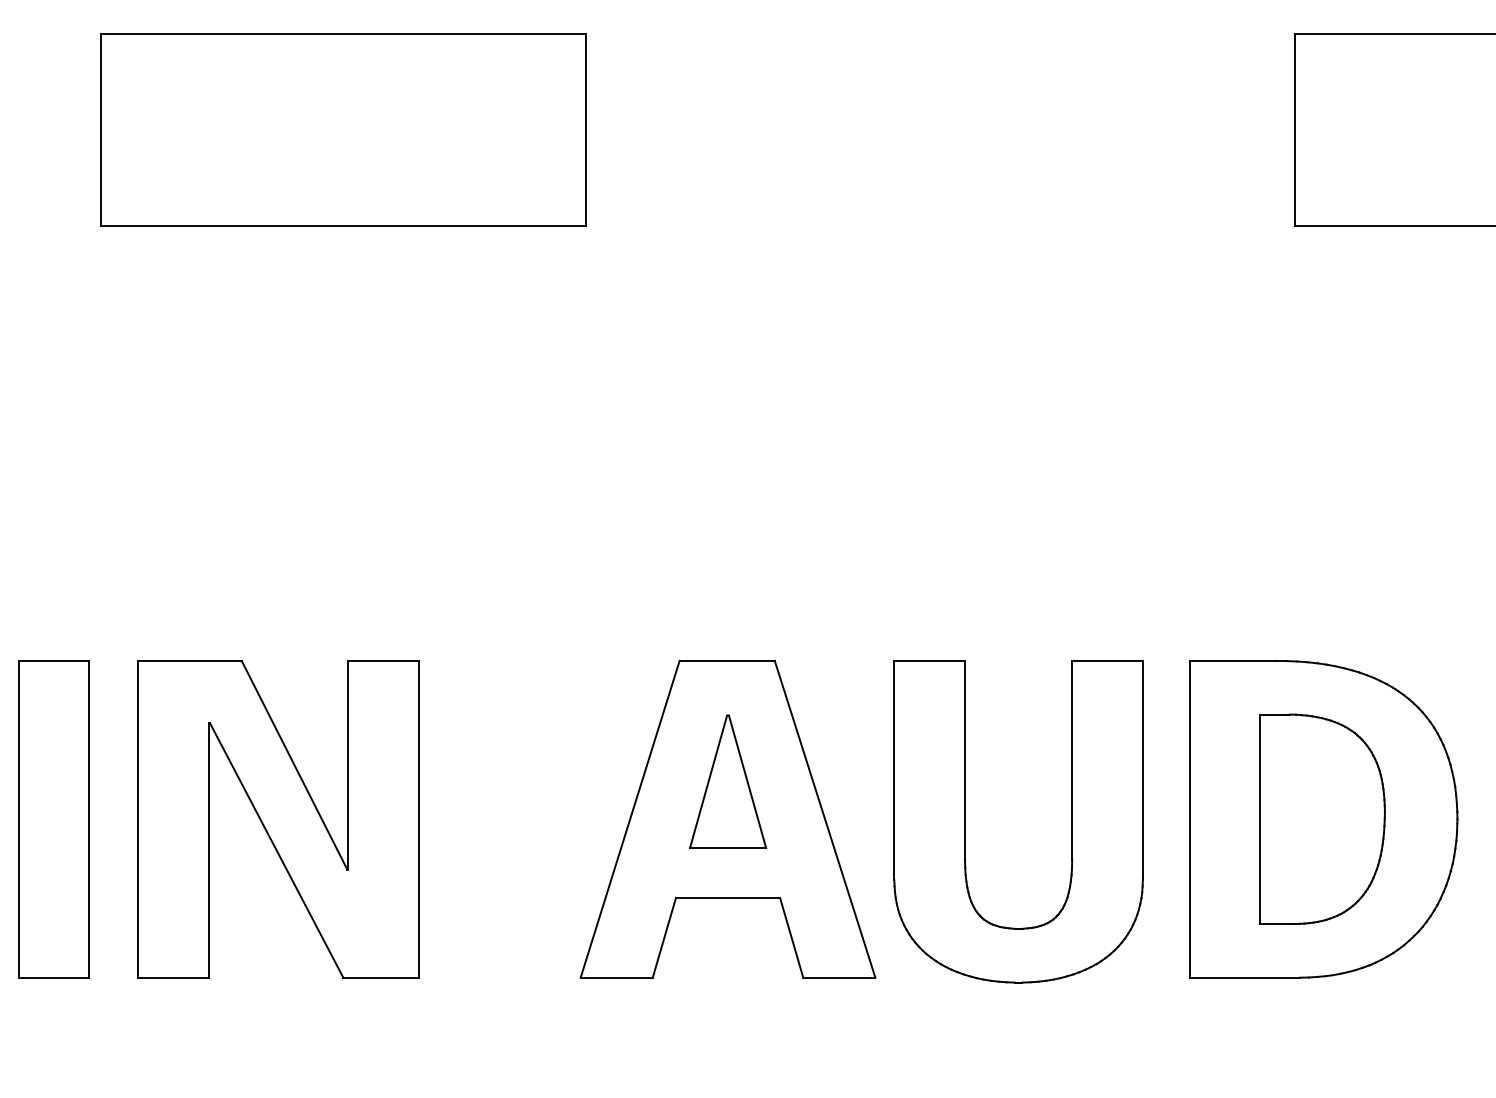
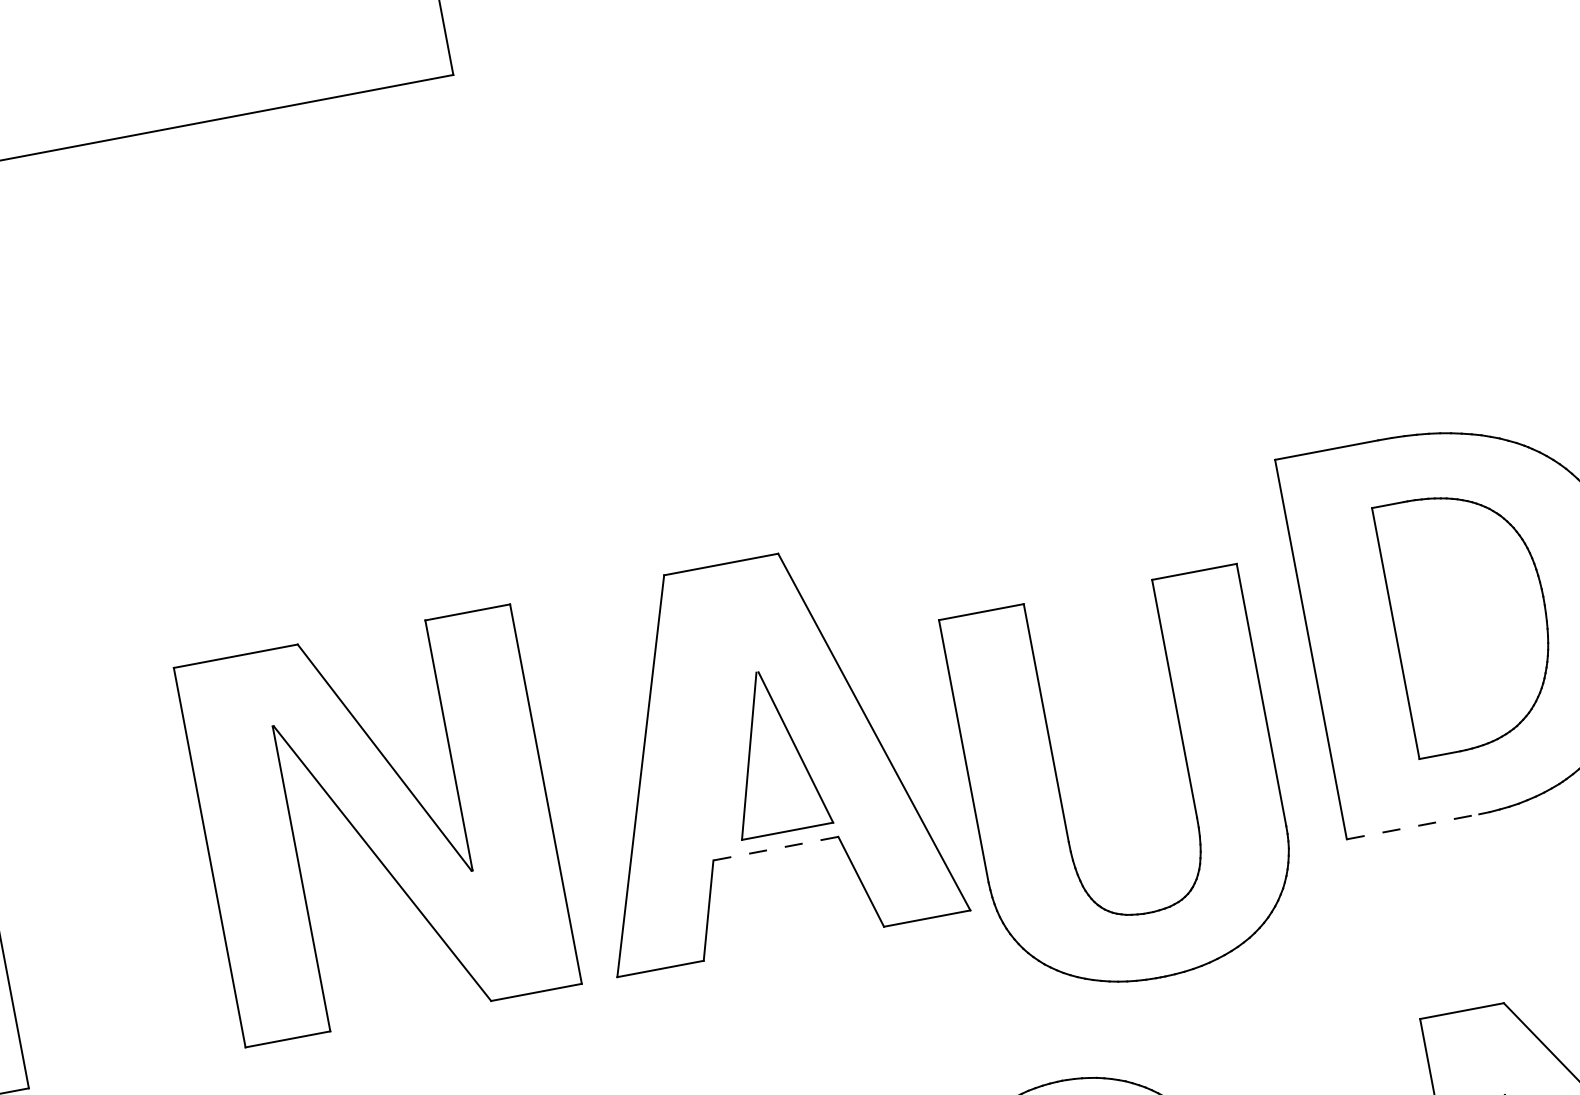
part: (728, 781) -> (773, 751), moved
part: (278, 819) -> (377, 826), moved
part: (965, 821) -> (1060, 796), moved
line: (728, 898) -> (776, 848), solid -> dashed
line: (1245, 977) -> (1413, 826), solid -> dashed

